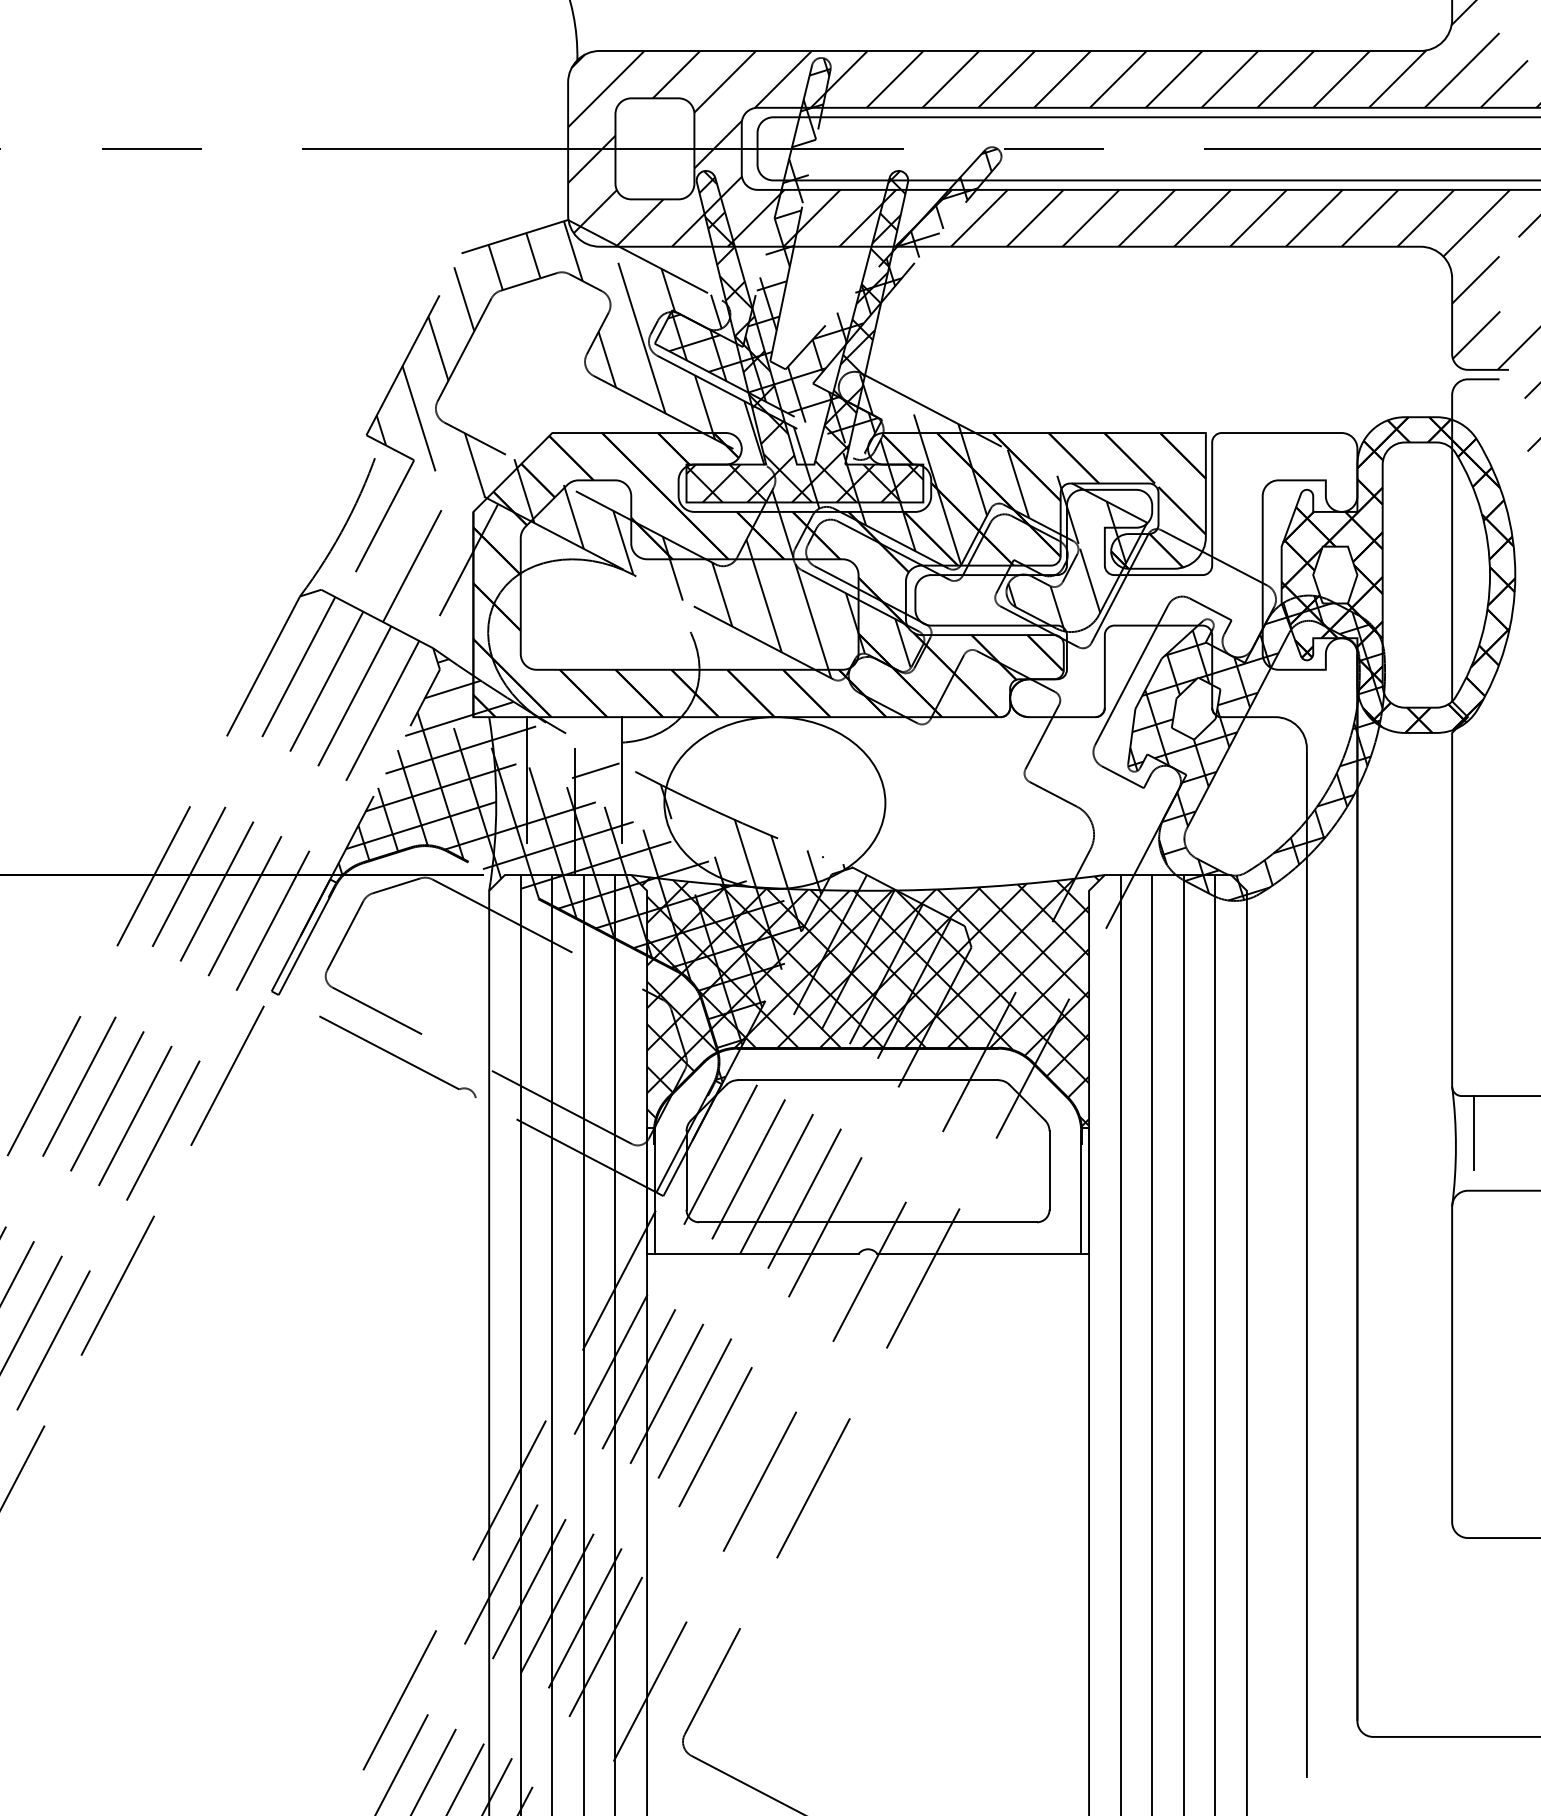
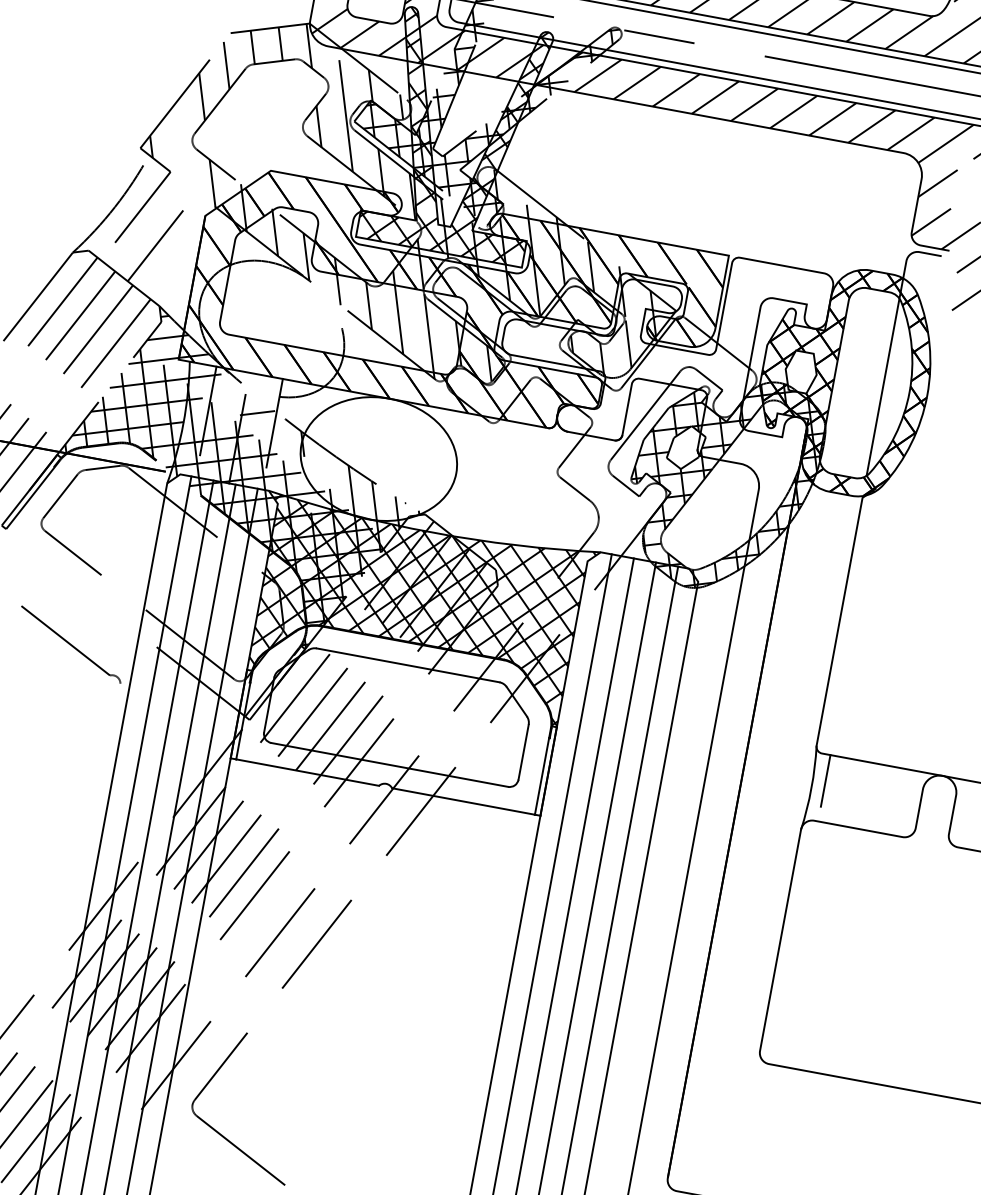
line: (939, 216) -> (570, 69), removed
line: (418, 418) -> (179, 143), removed
line: (468, 560) -> (195, 249), removed
part: (397, 1056) -> (70, 644), moved

